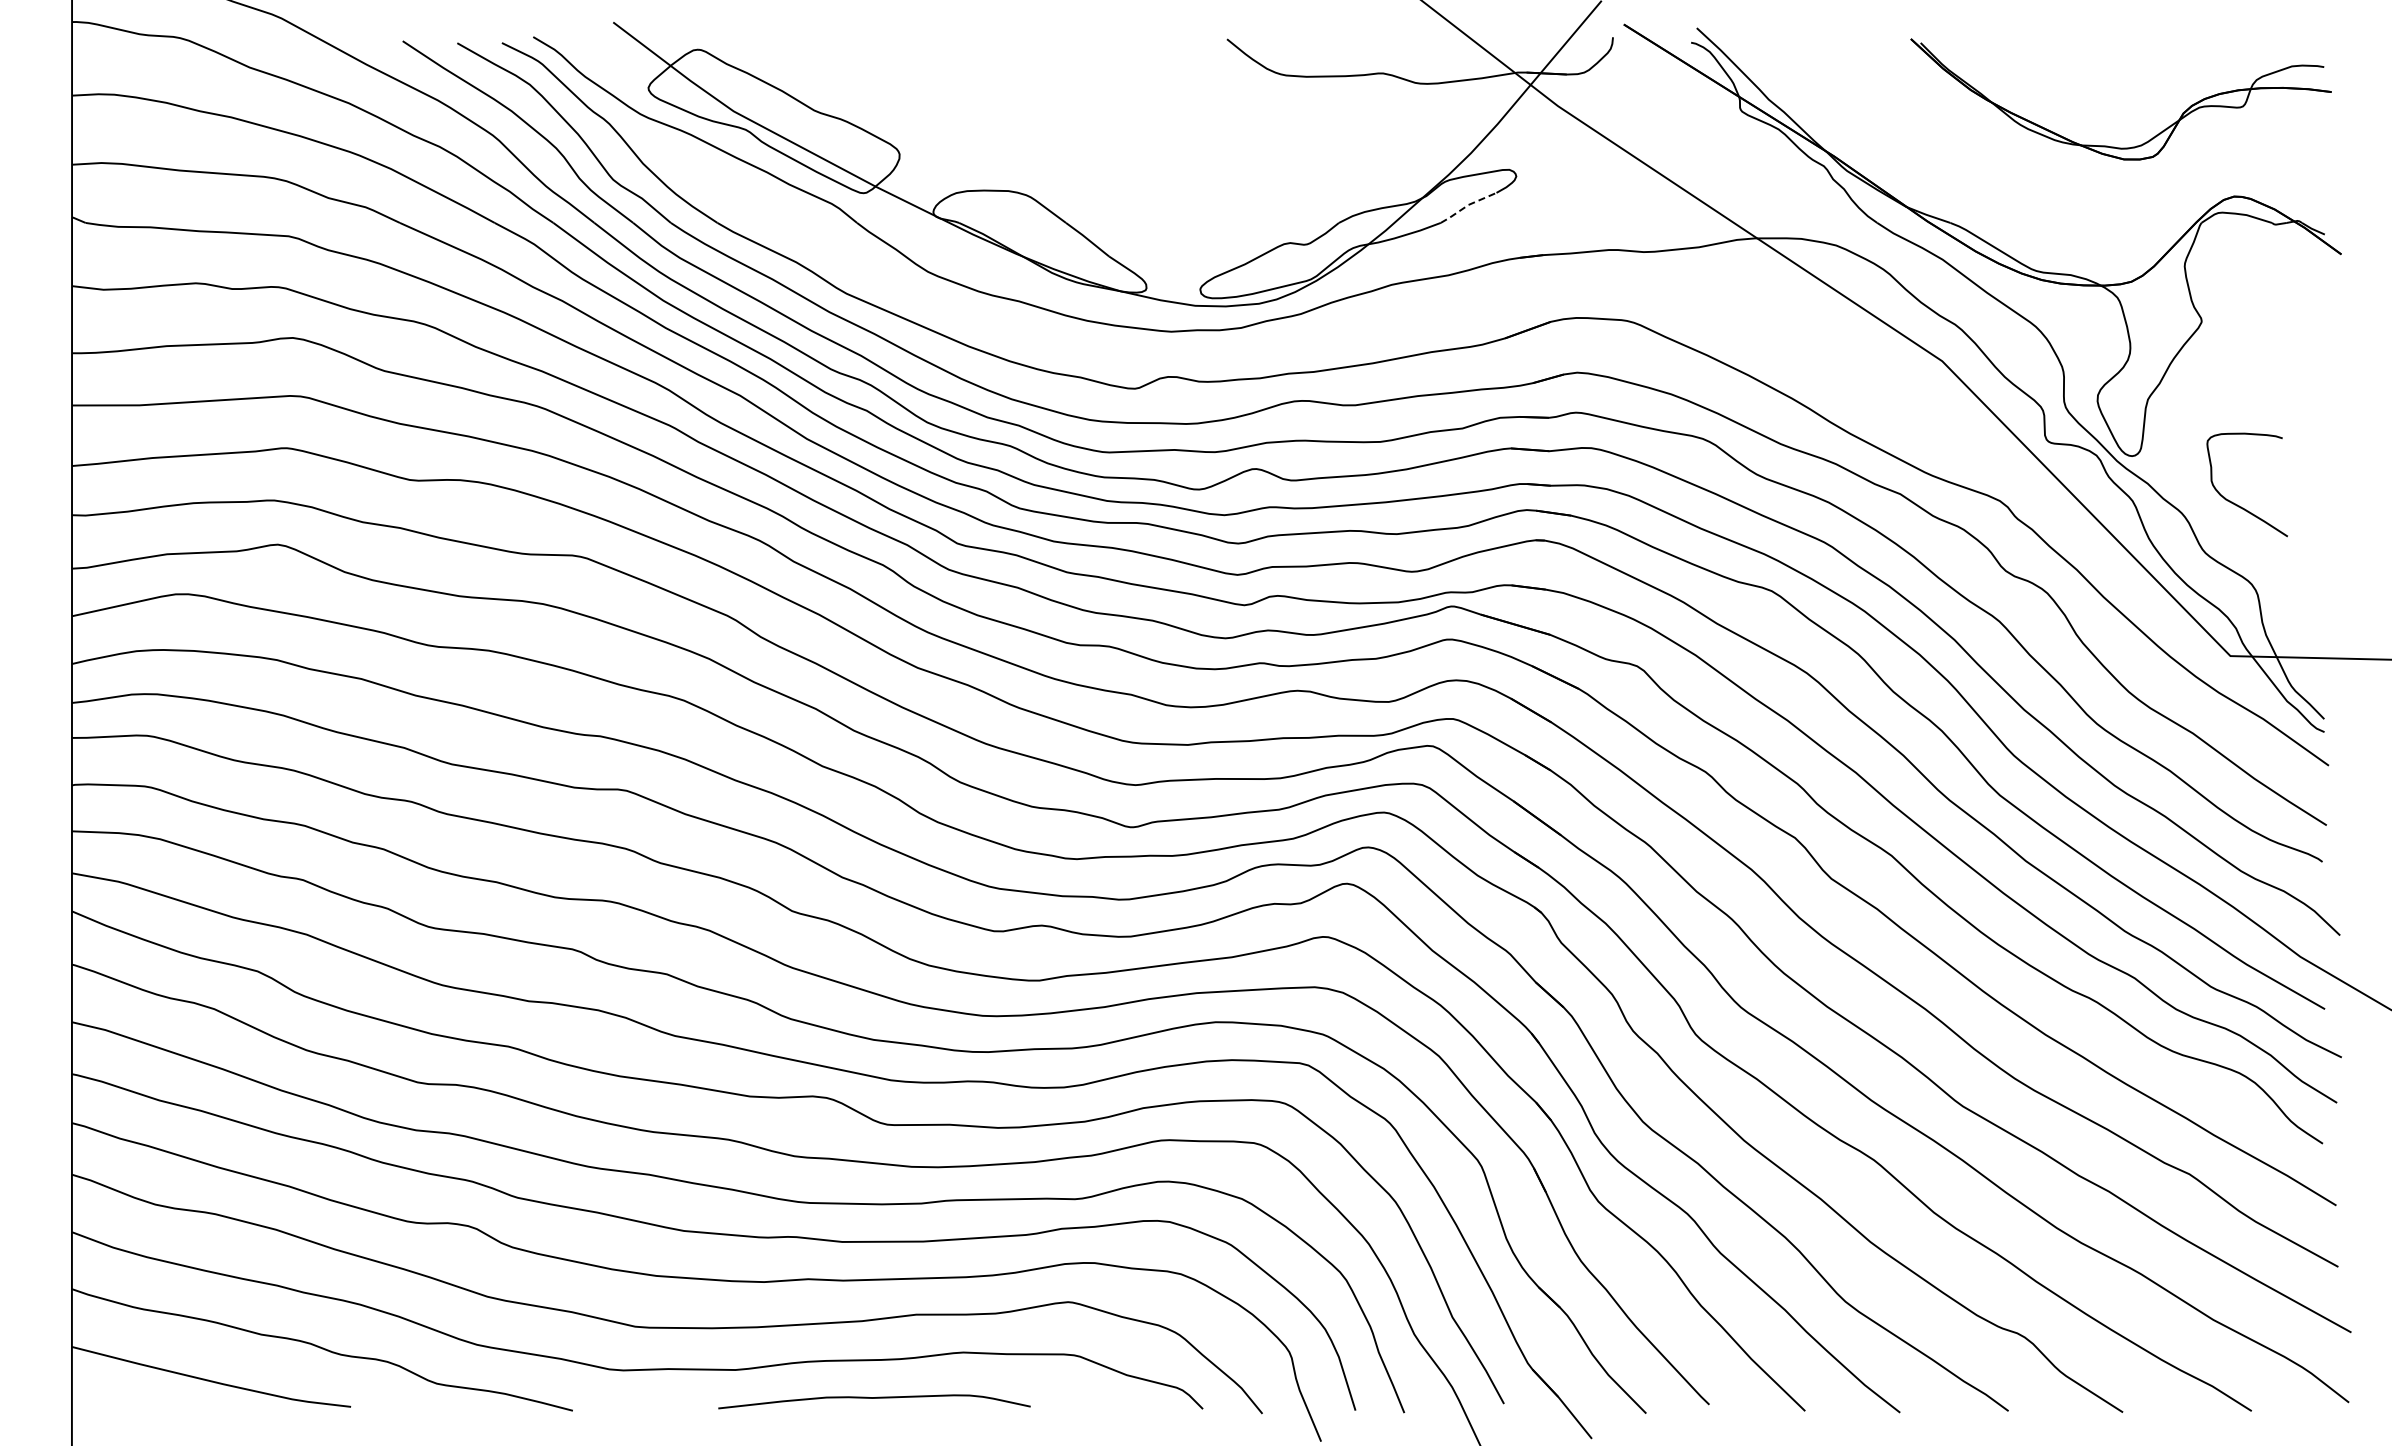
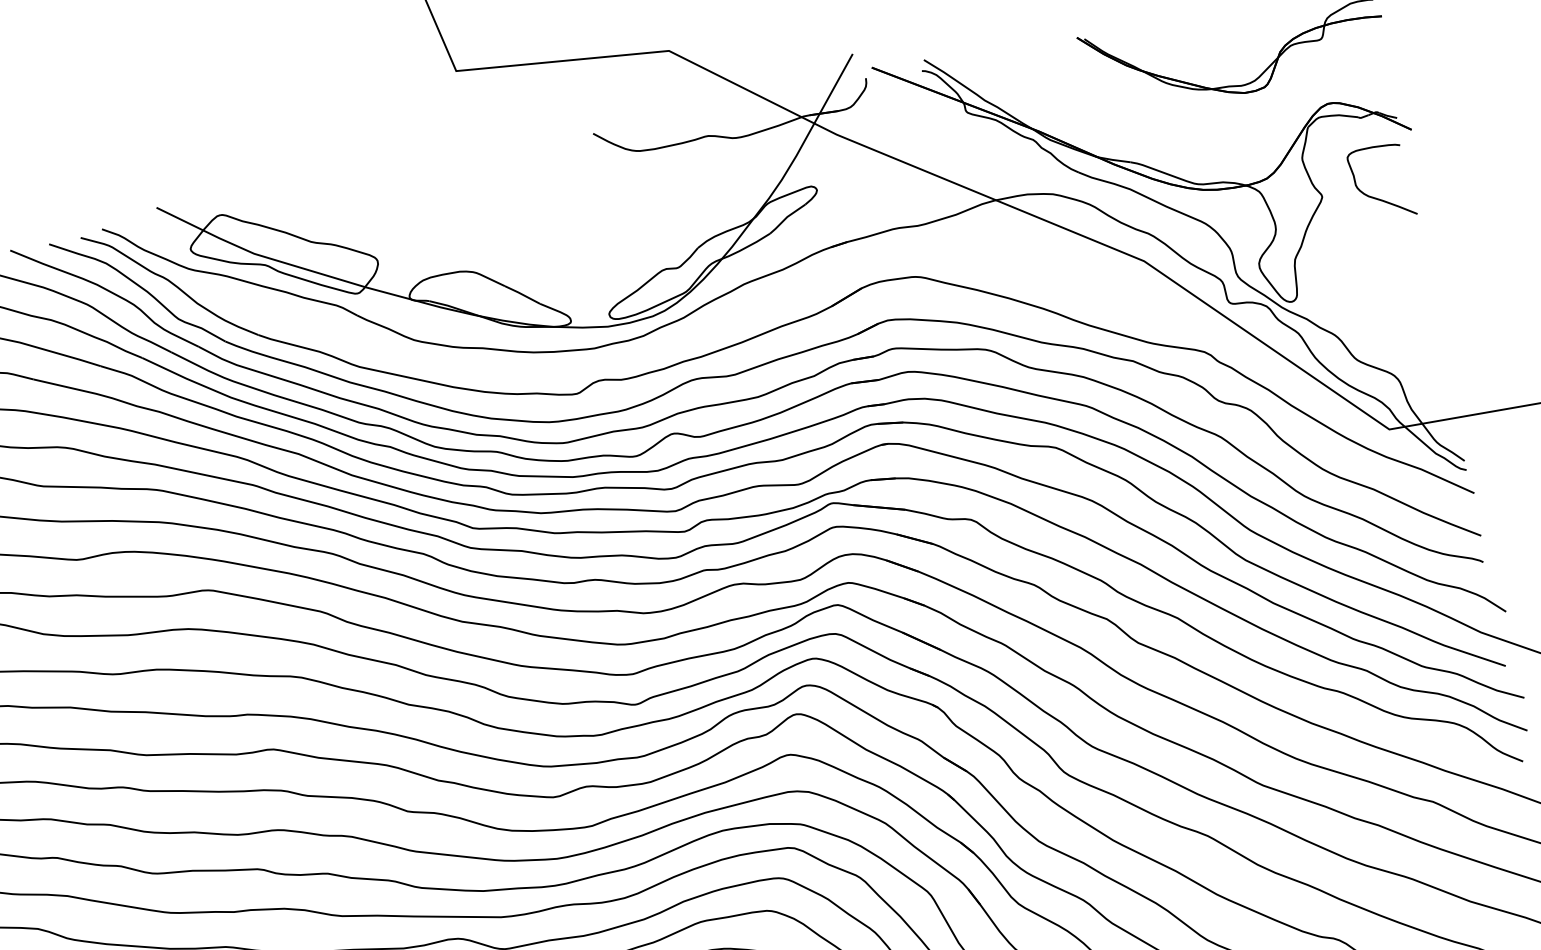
line: (1467, 205) -> (786, 217), dashed -> solid
curve: (2237, 504) -> (1377, 198), moved

